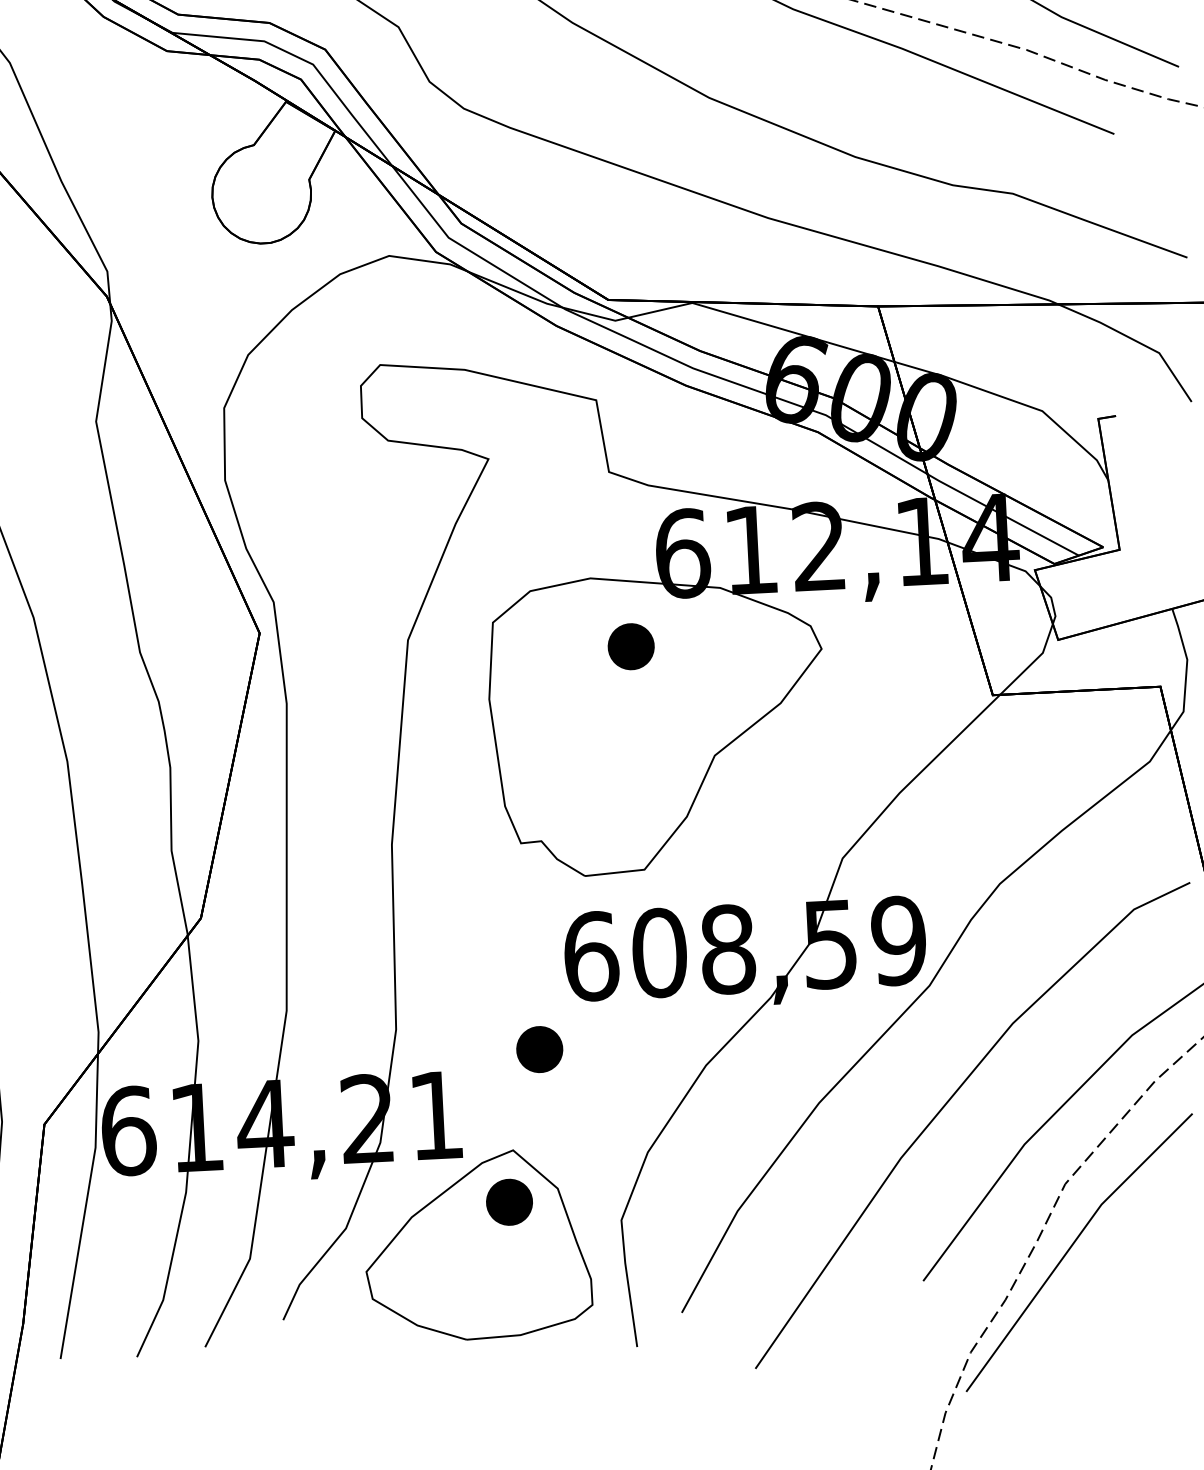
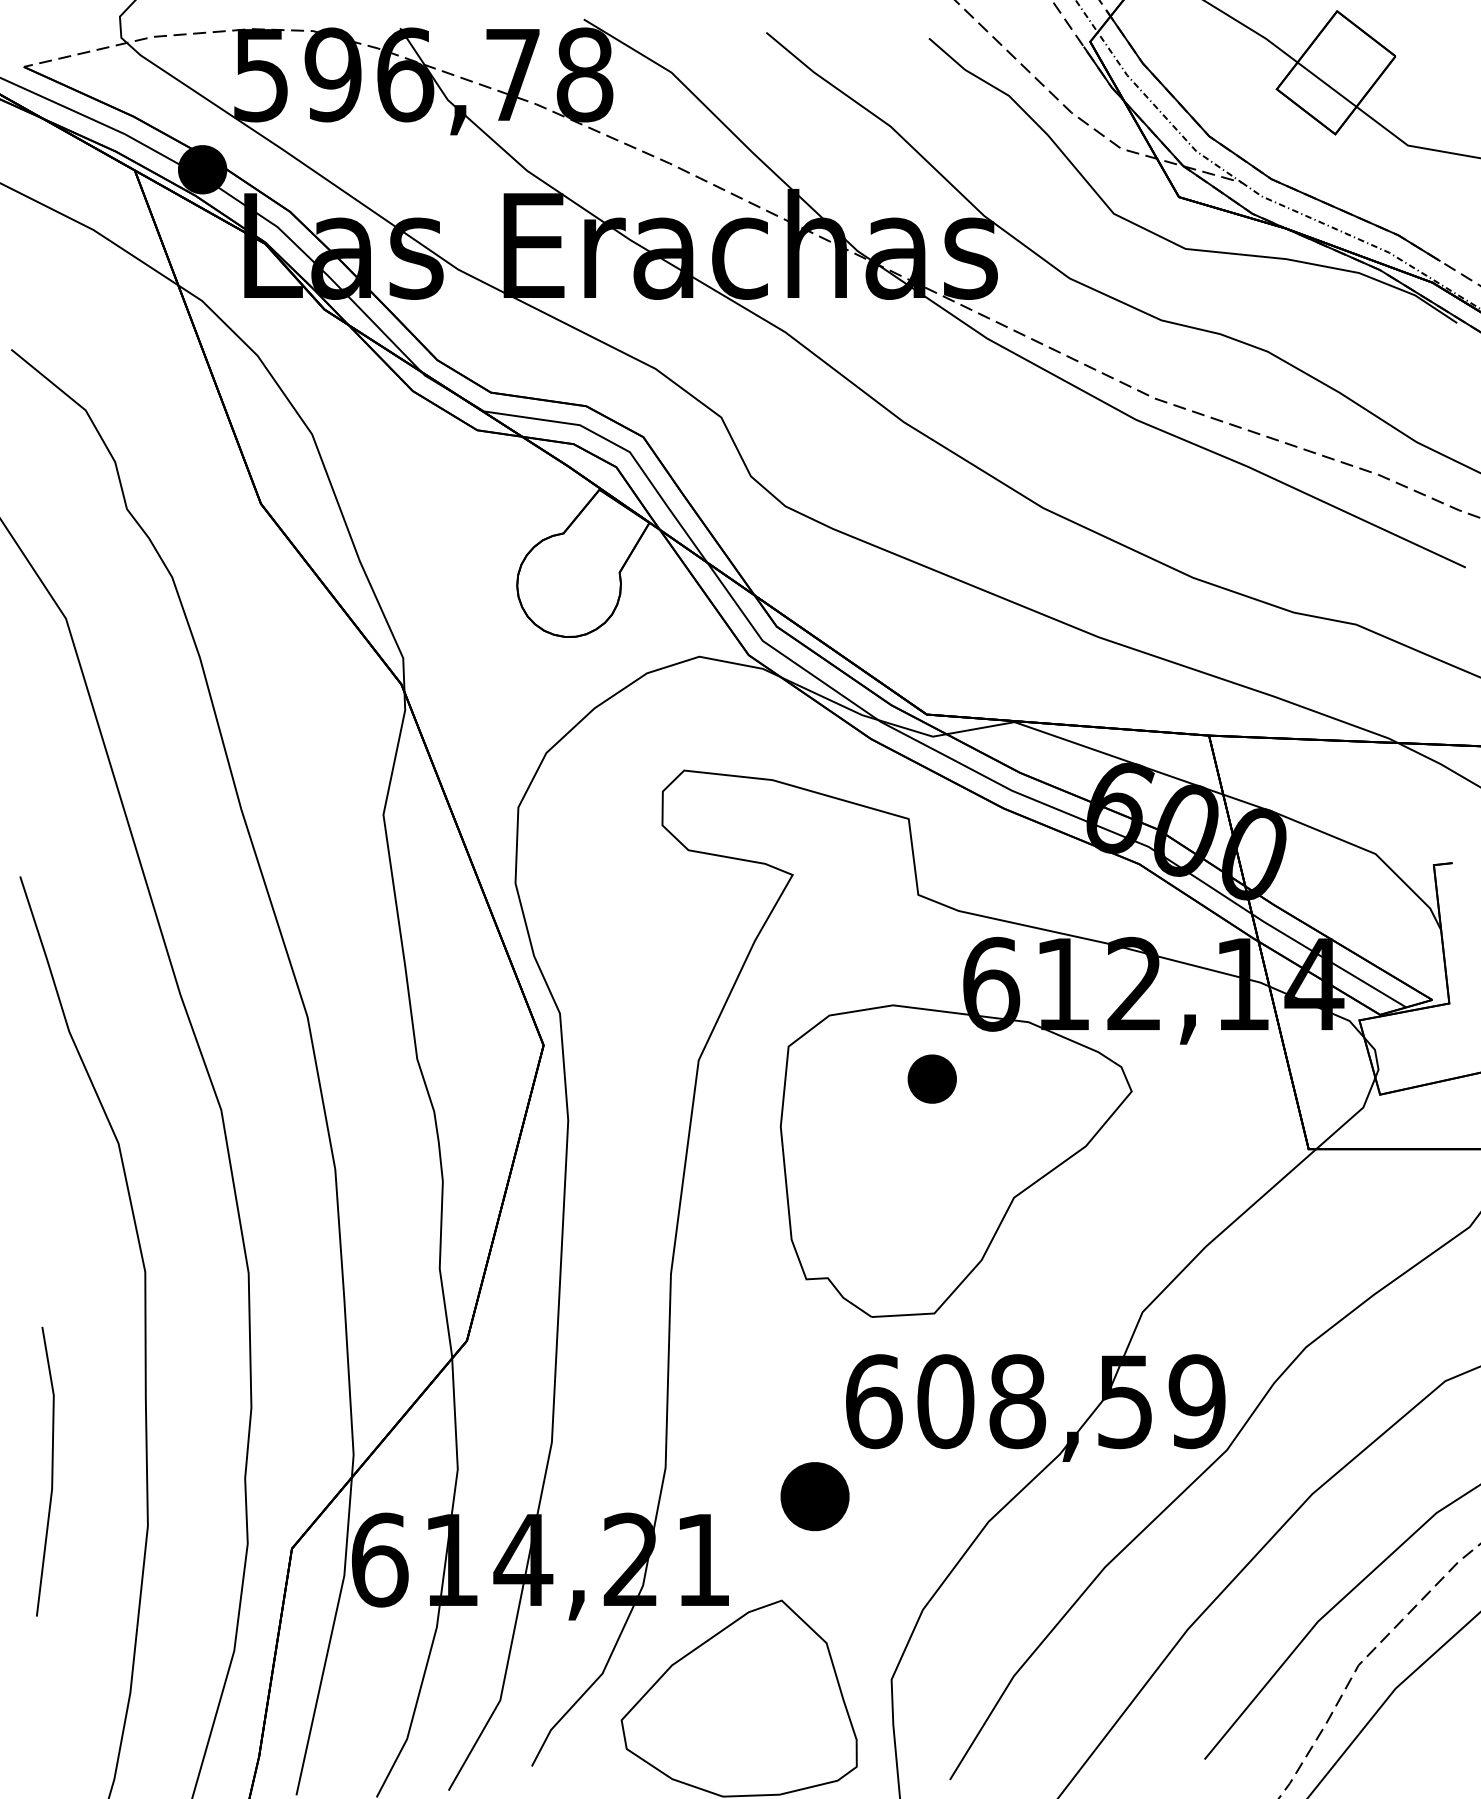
part: (539, 1048) -> (814, 1495), size x1.4
part: (508, 1201) -> (774, 1654), removed

